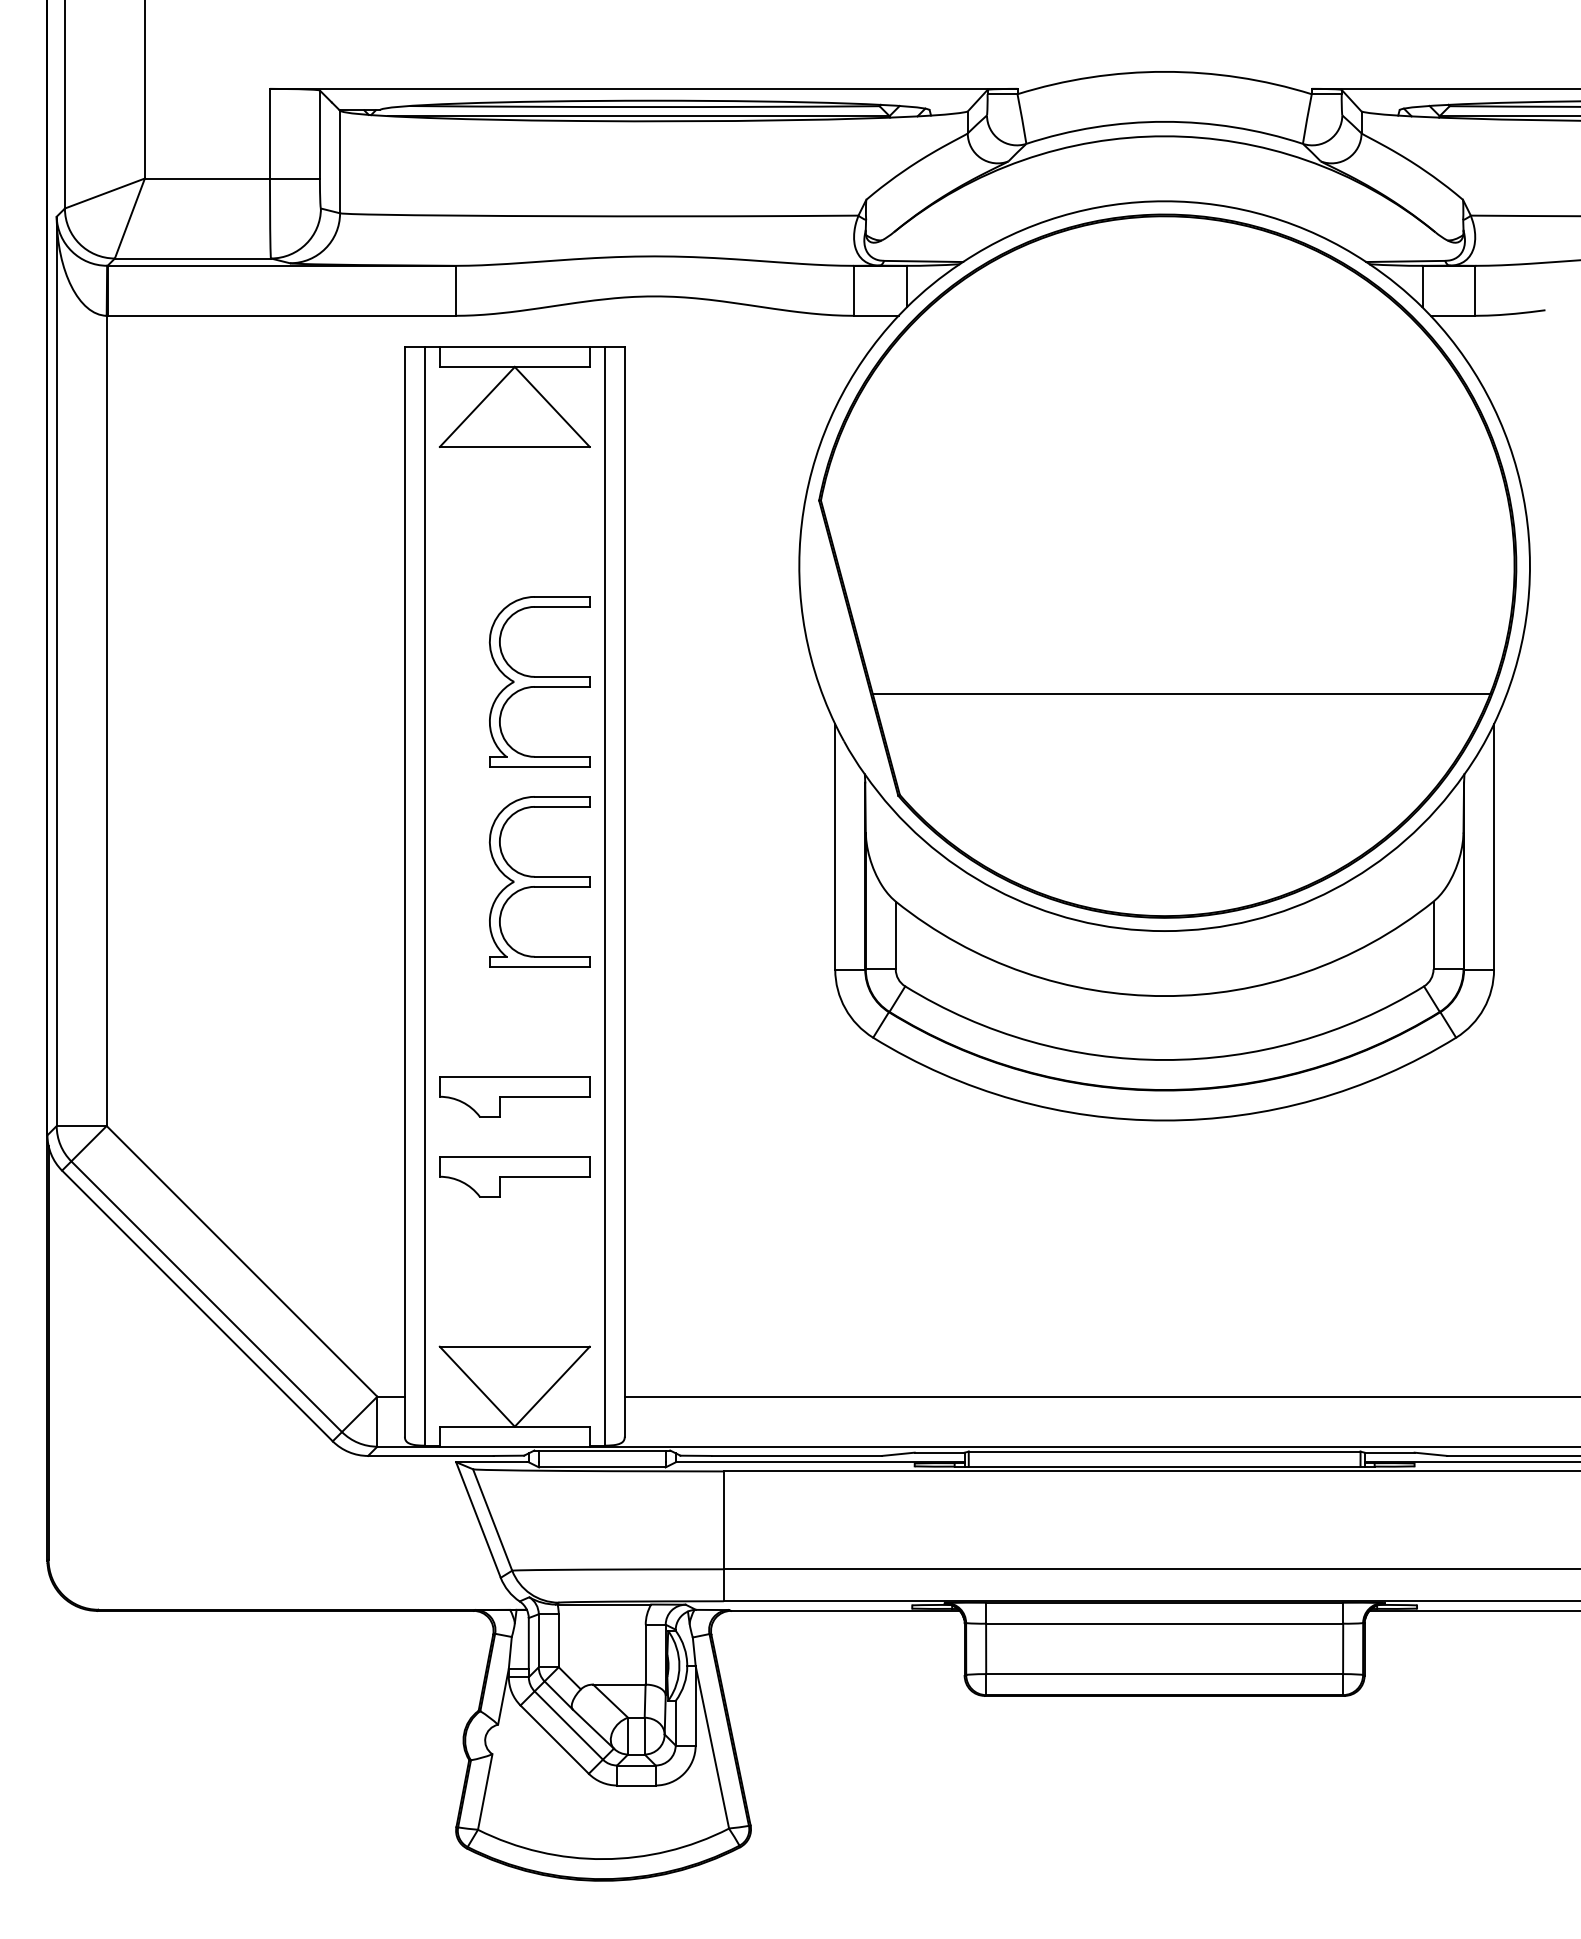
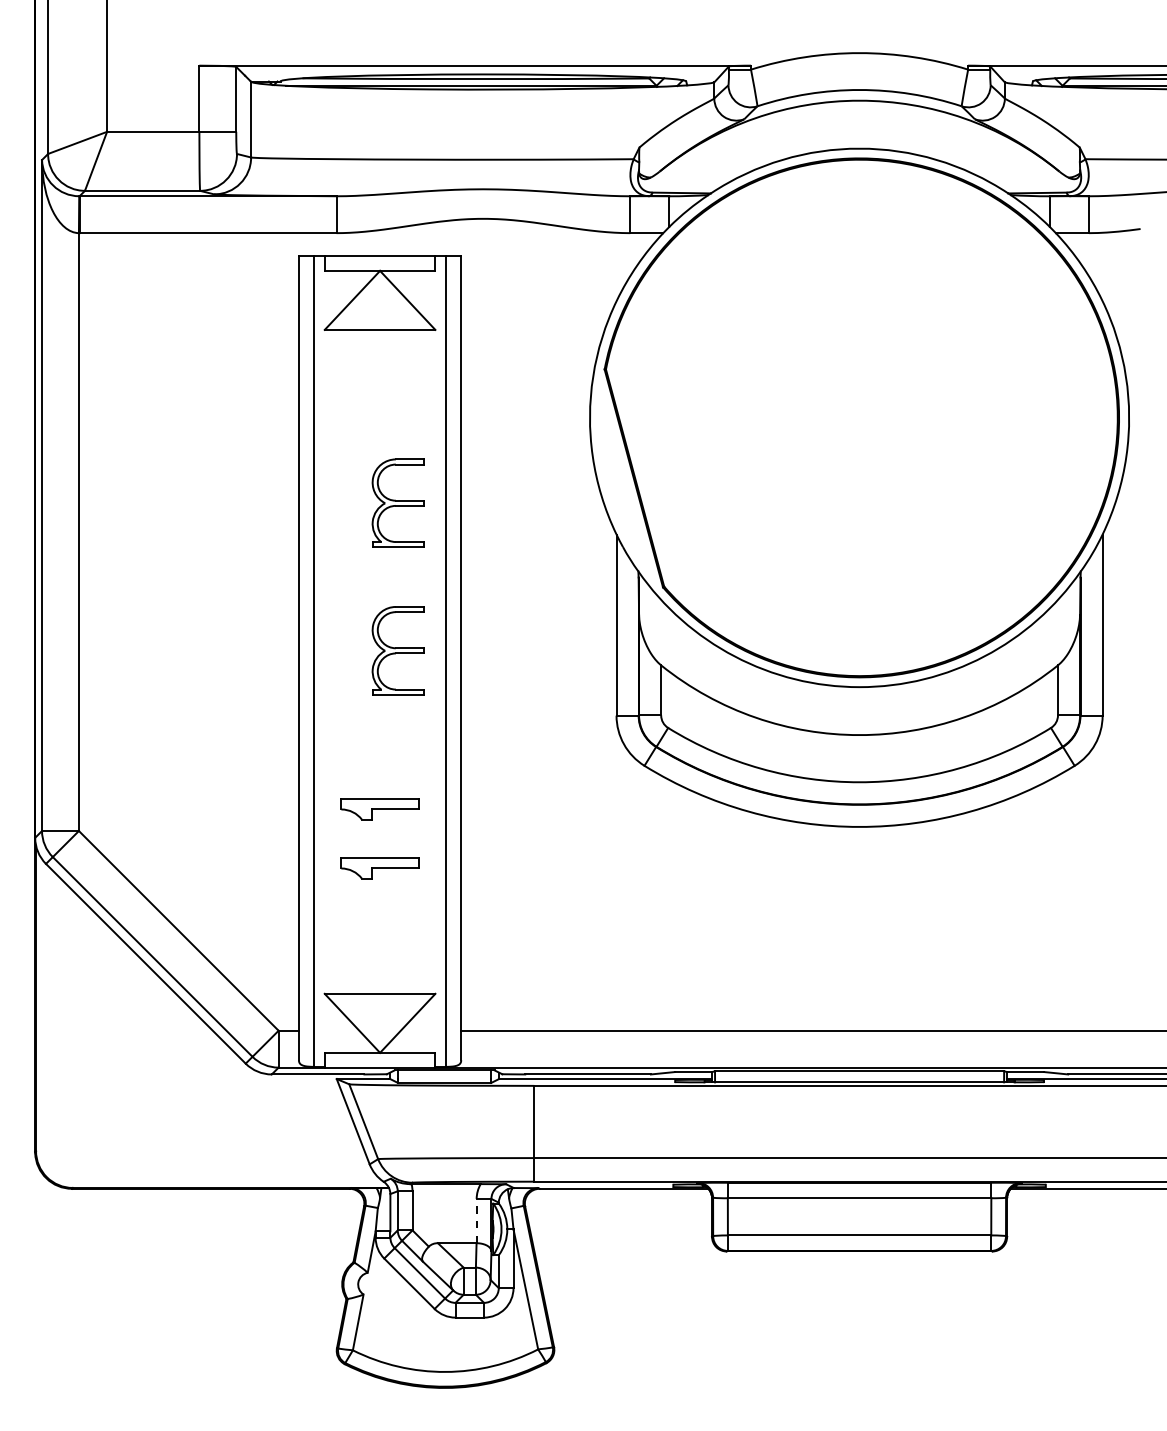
part: (539, 681) -> (398, 502), size x0.7
line: (1181, 693) -> (872, 511), removed
part: (539, 881) -> (398, 650), size x0.7
part: (514, 1096) -> (379, 809), size x0.7
part: (514, 1176) -> (379, 868), size x0.7
line: (645, 1654) -> (476, 1220), solid -> dashed

